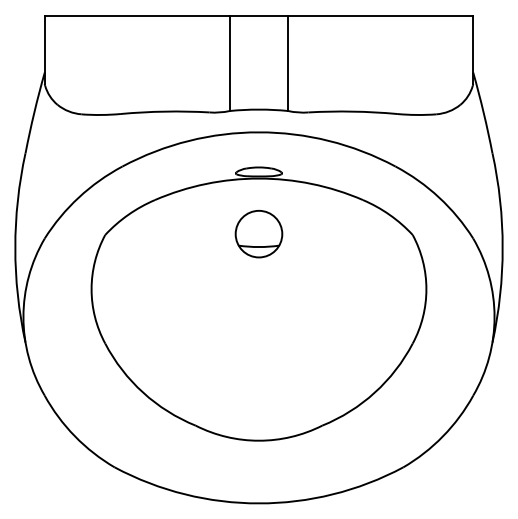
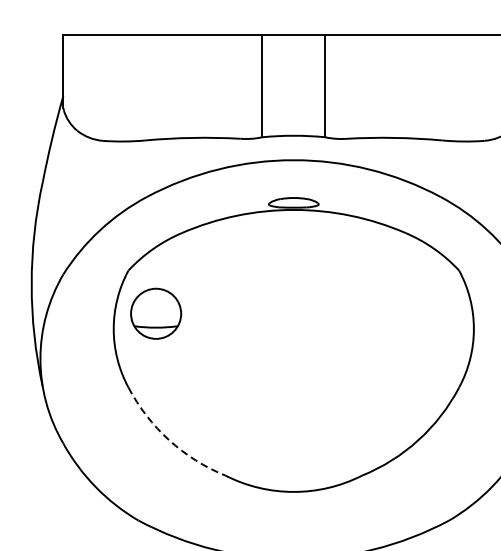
part: (258, 234) -> (155, 314), moved
arc: (143, 392) -> (169, 440), solid -> dashed

